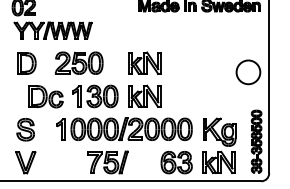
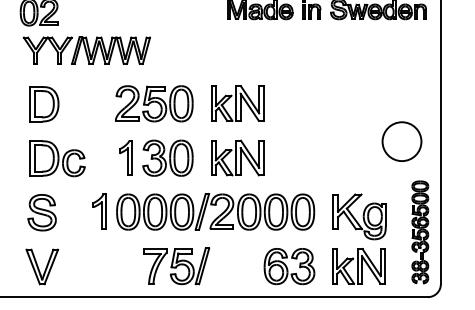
part: (78, 62) -> (153, 102), moved
circle: (248, 72) -> (402, 141), moved
part: (45, 96) -> (56, 158), moved

